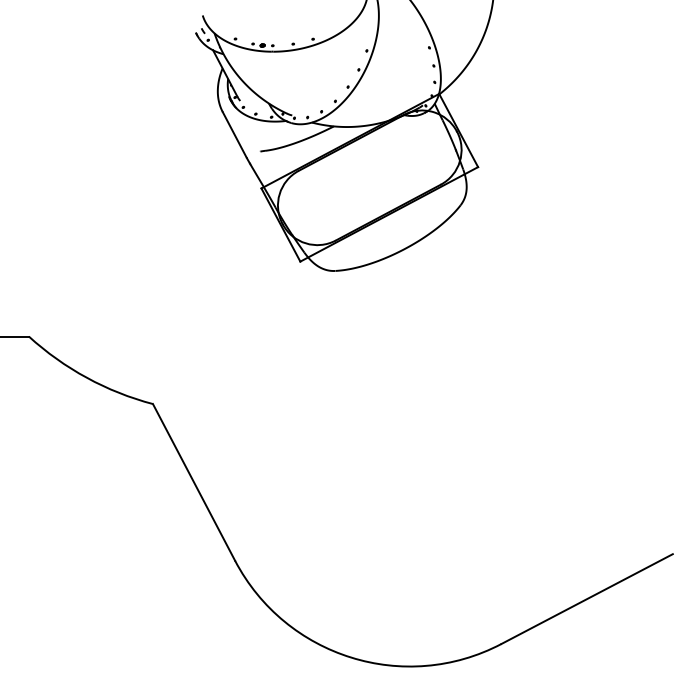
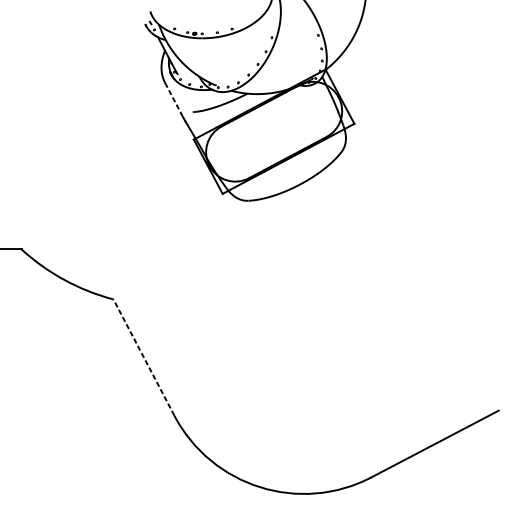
line: (234, 134) -> (173, 99), solid -> dashed
line: (193, 481) -> (143, 356), solid -> dashed

